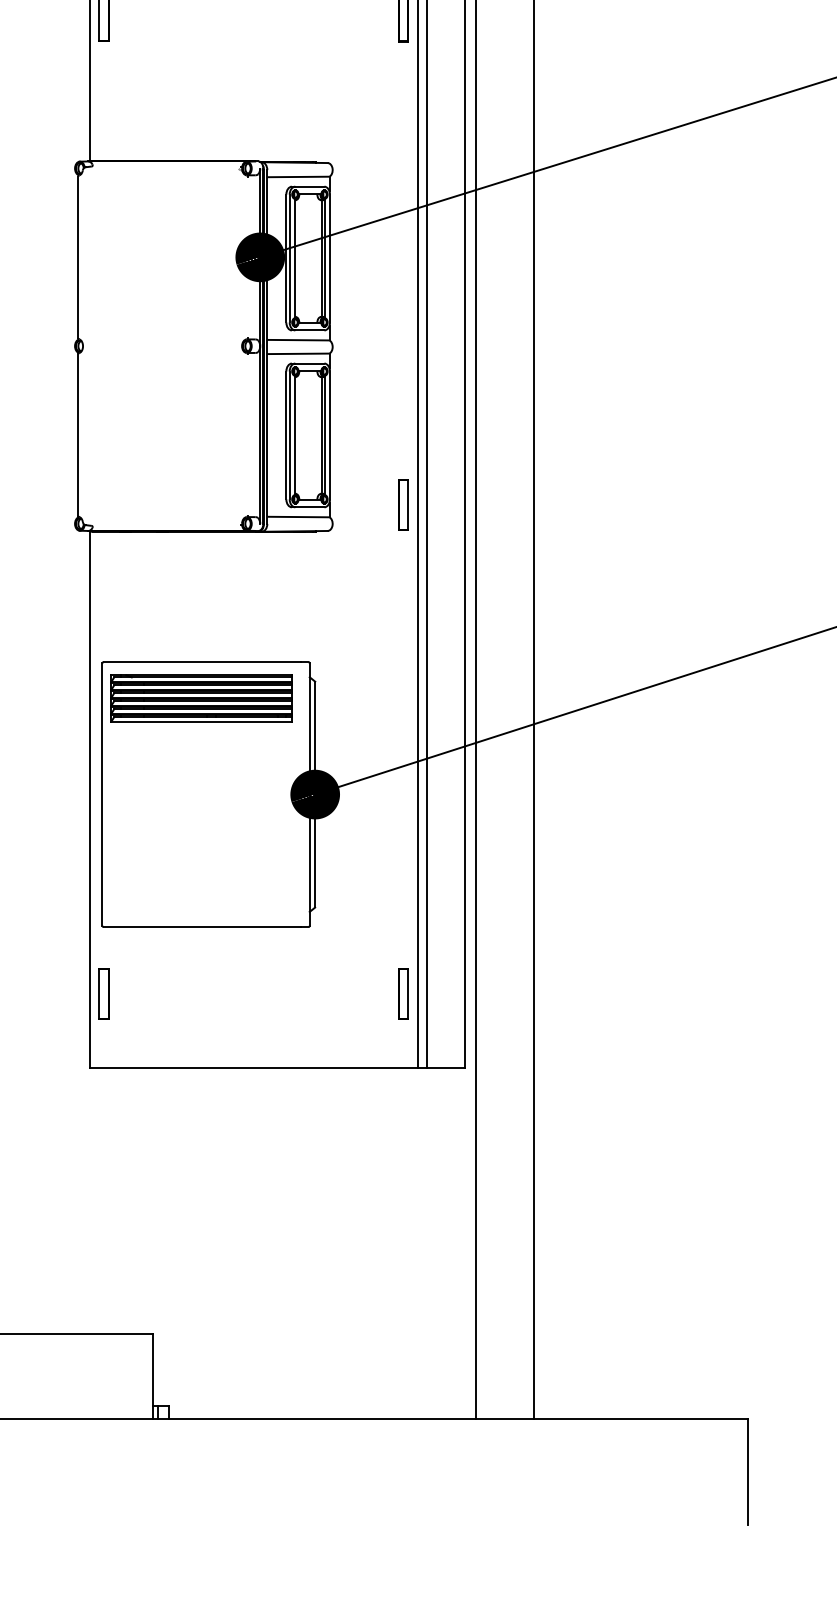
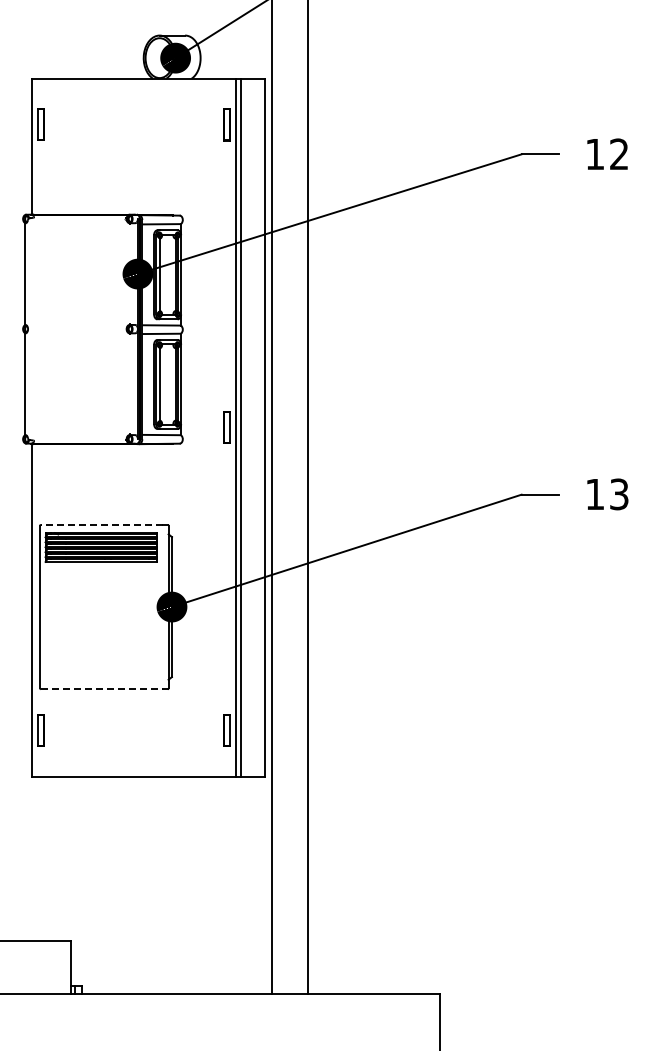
line: (201, 661) -> (101, 524), solid -> dashed
line: (203, 927) -> (102, 689), solid -> dashed

